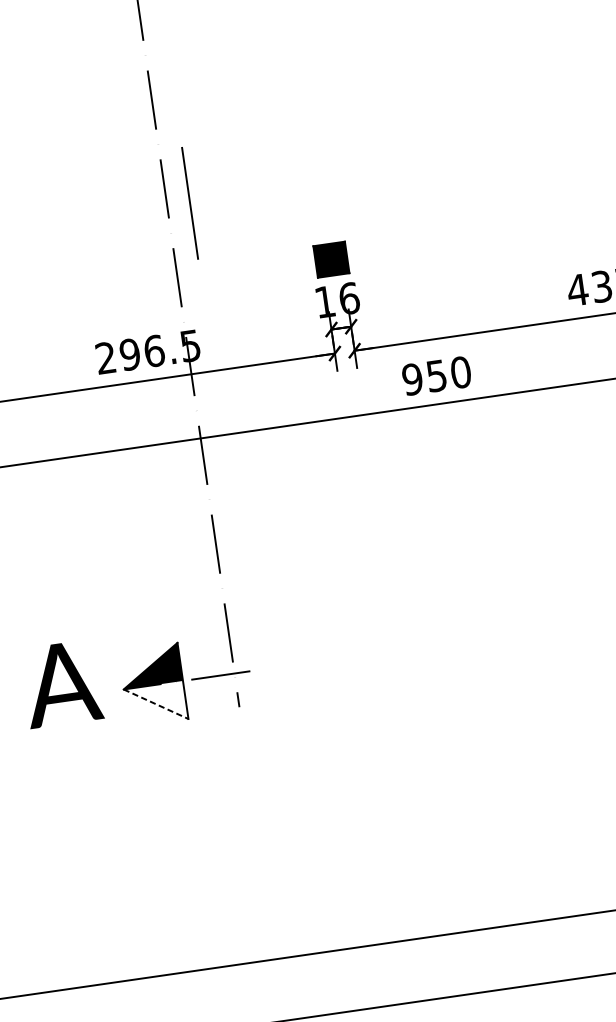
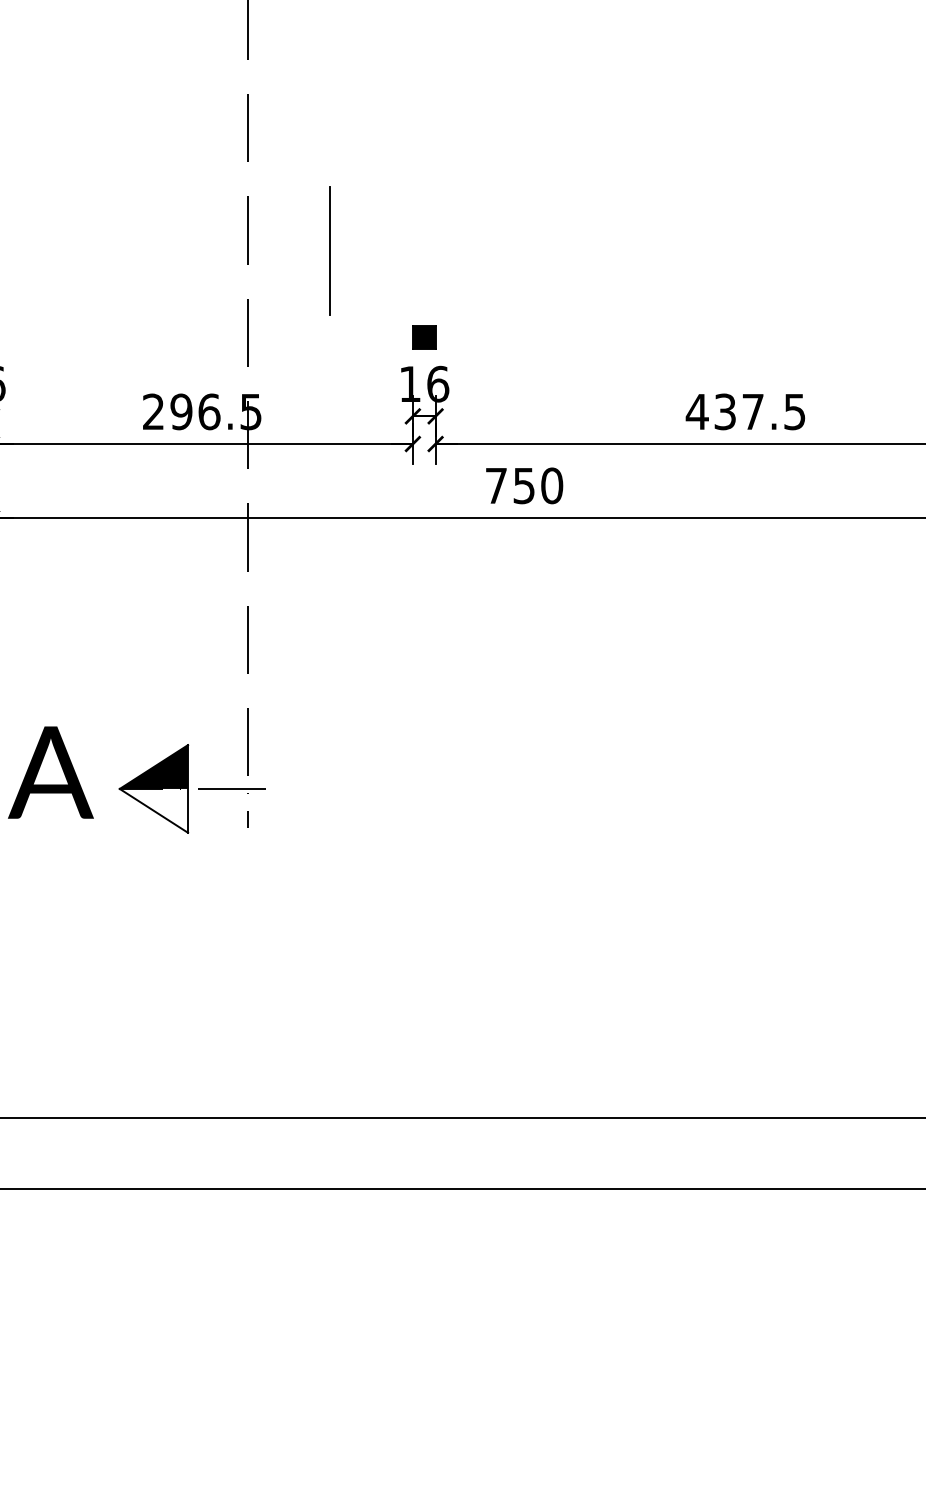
line: (189, 203) -> (329, 250), moved
part: (331, 259) -> (424, 337), size x0.62
text: (412, 379) -> (496, 485), 950 -> 750
line: (155, 703) -> (153, 810), dashed -> solid

